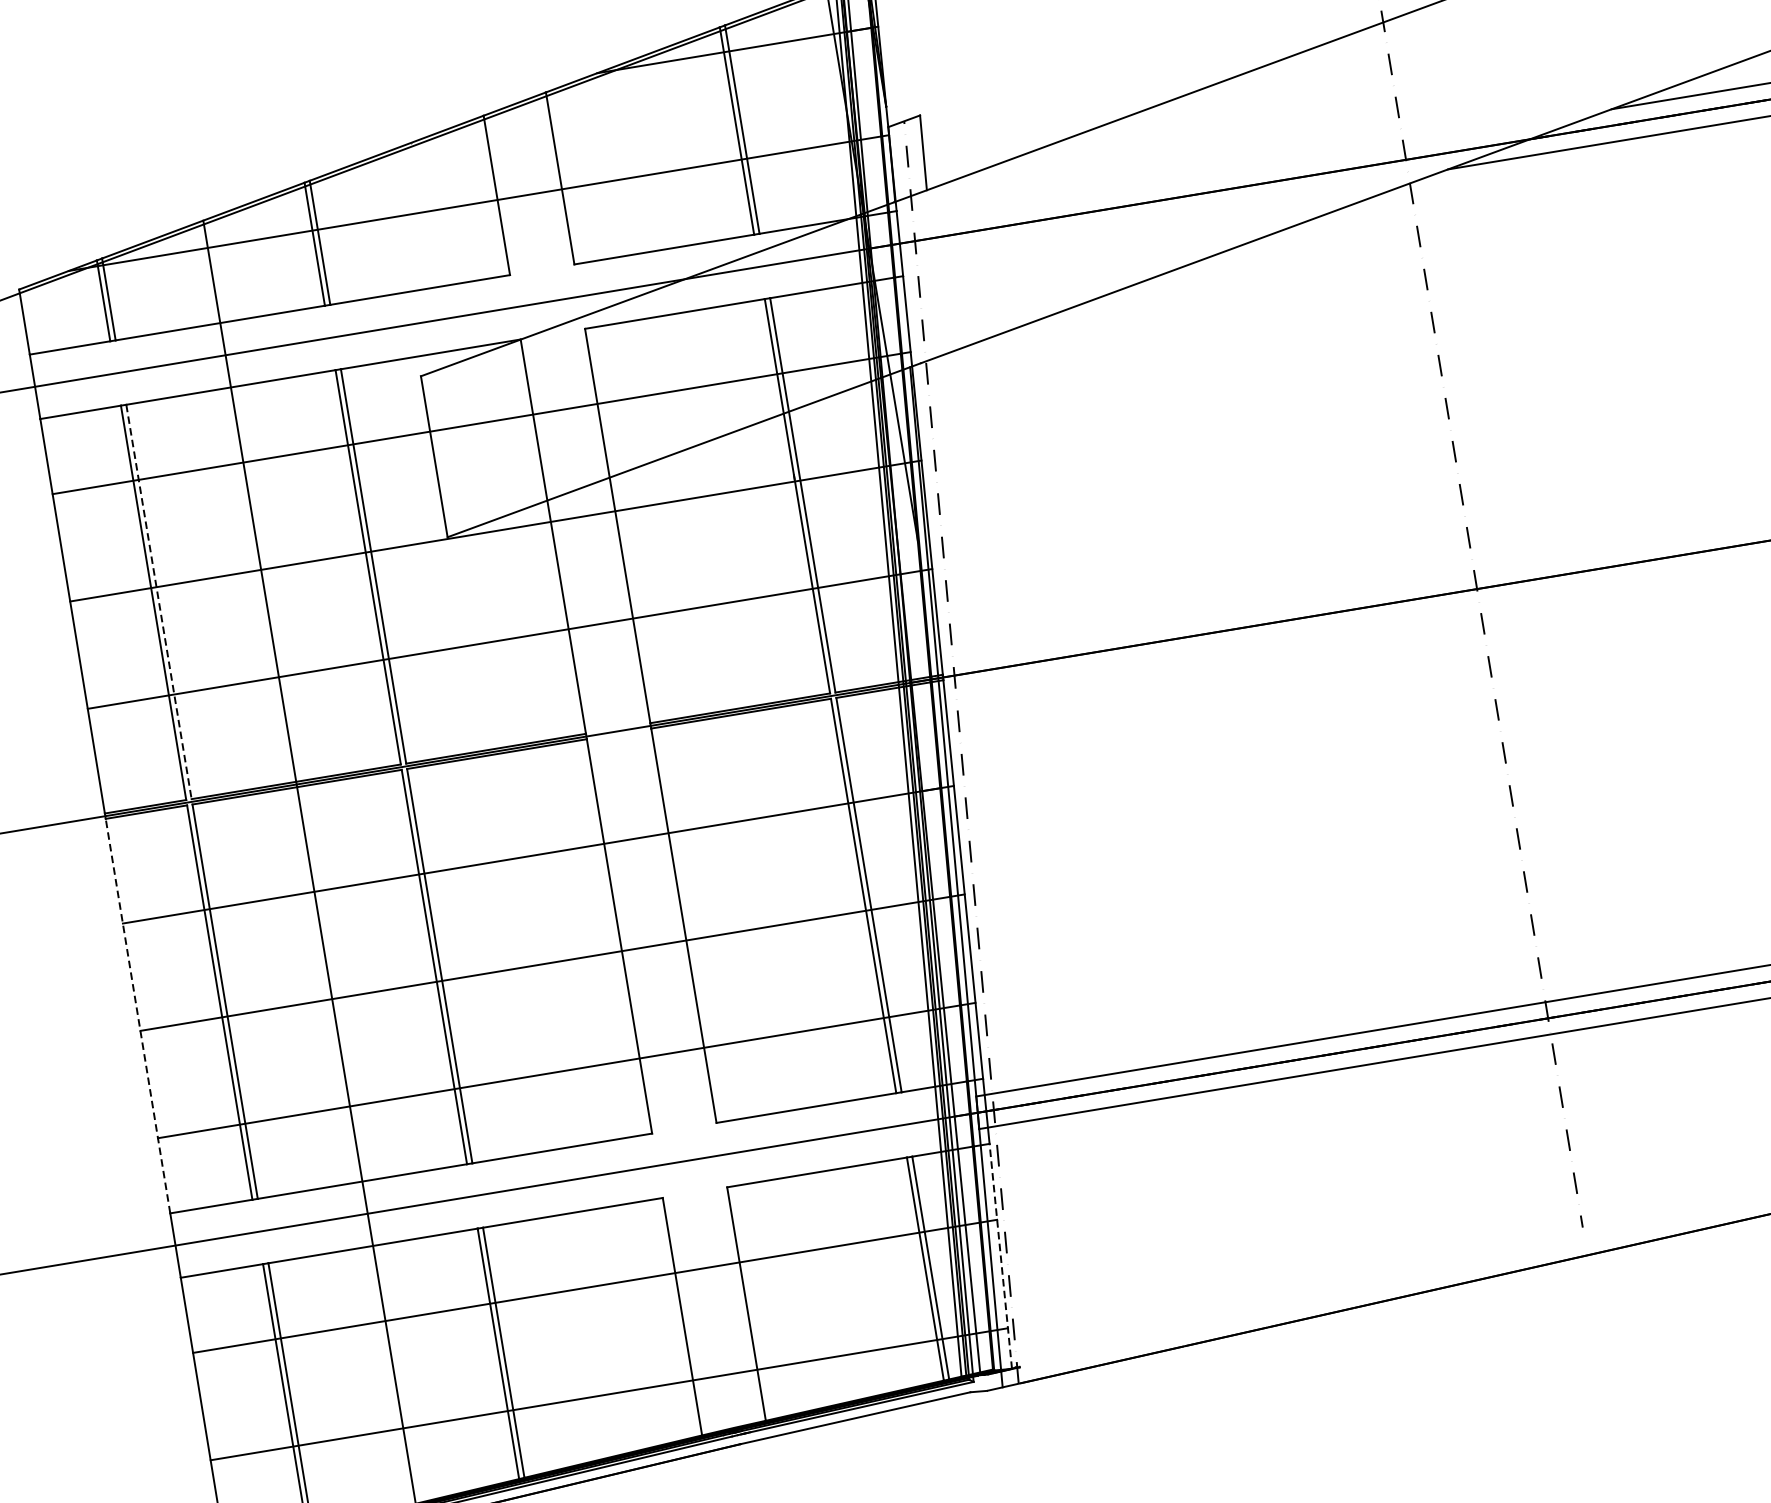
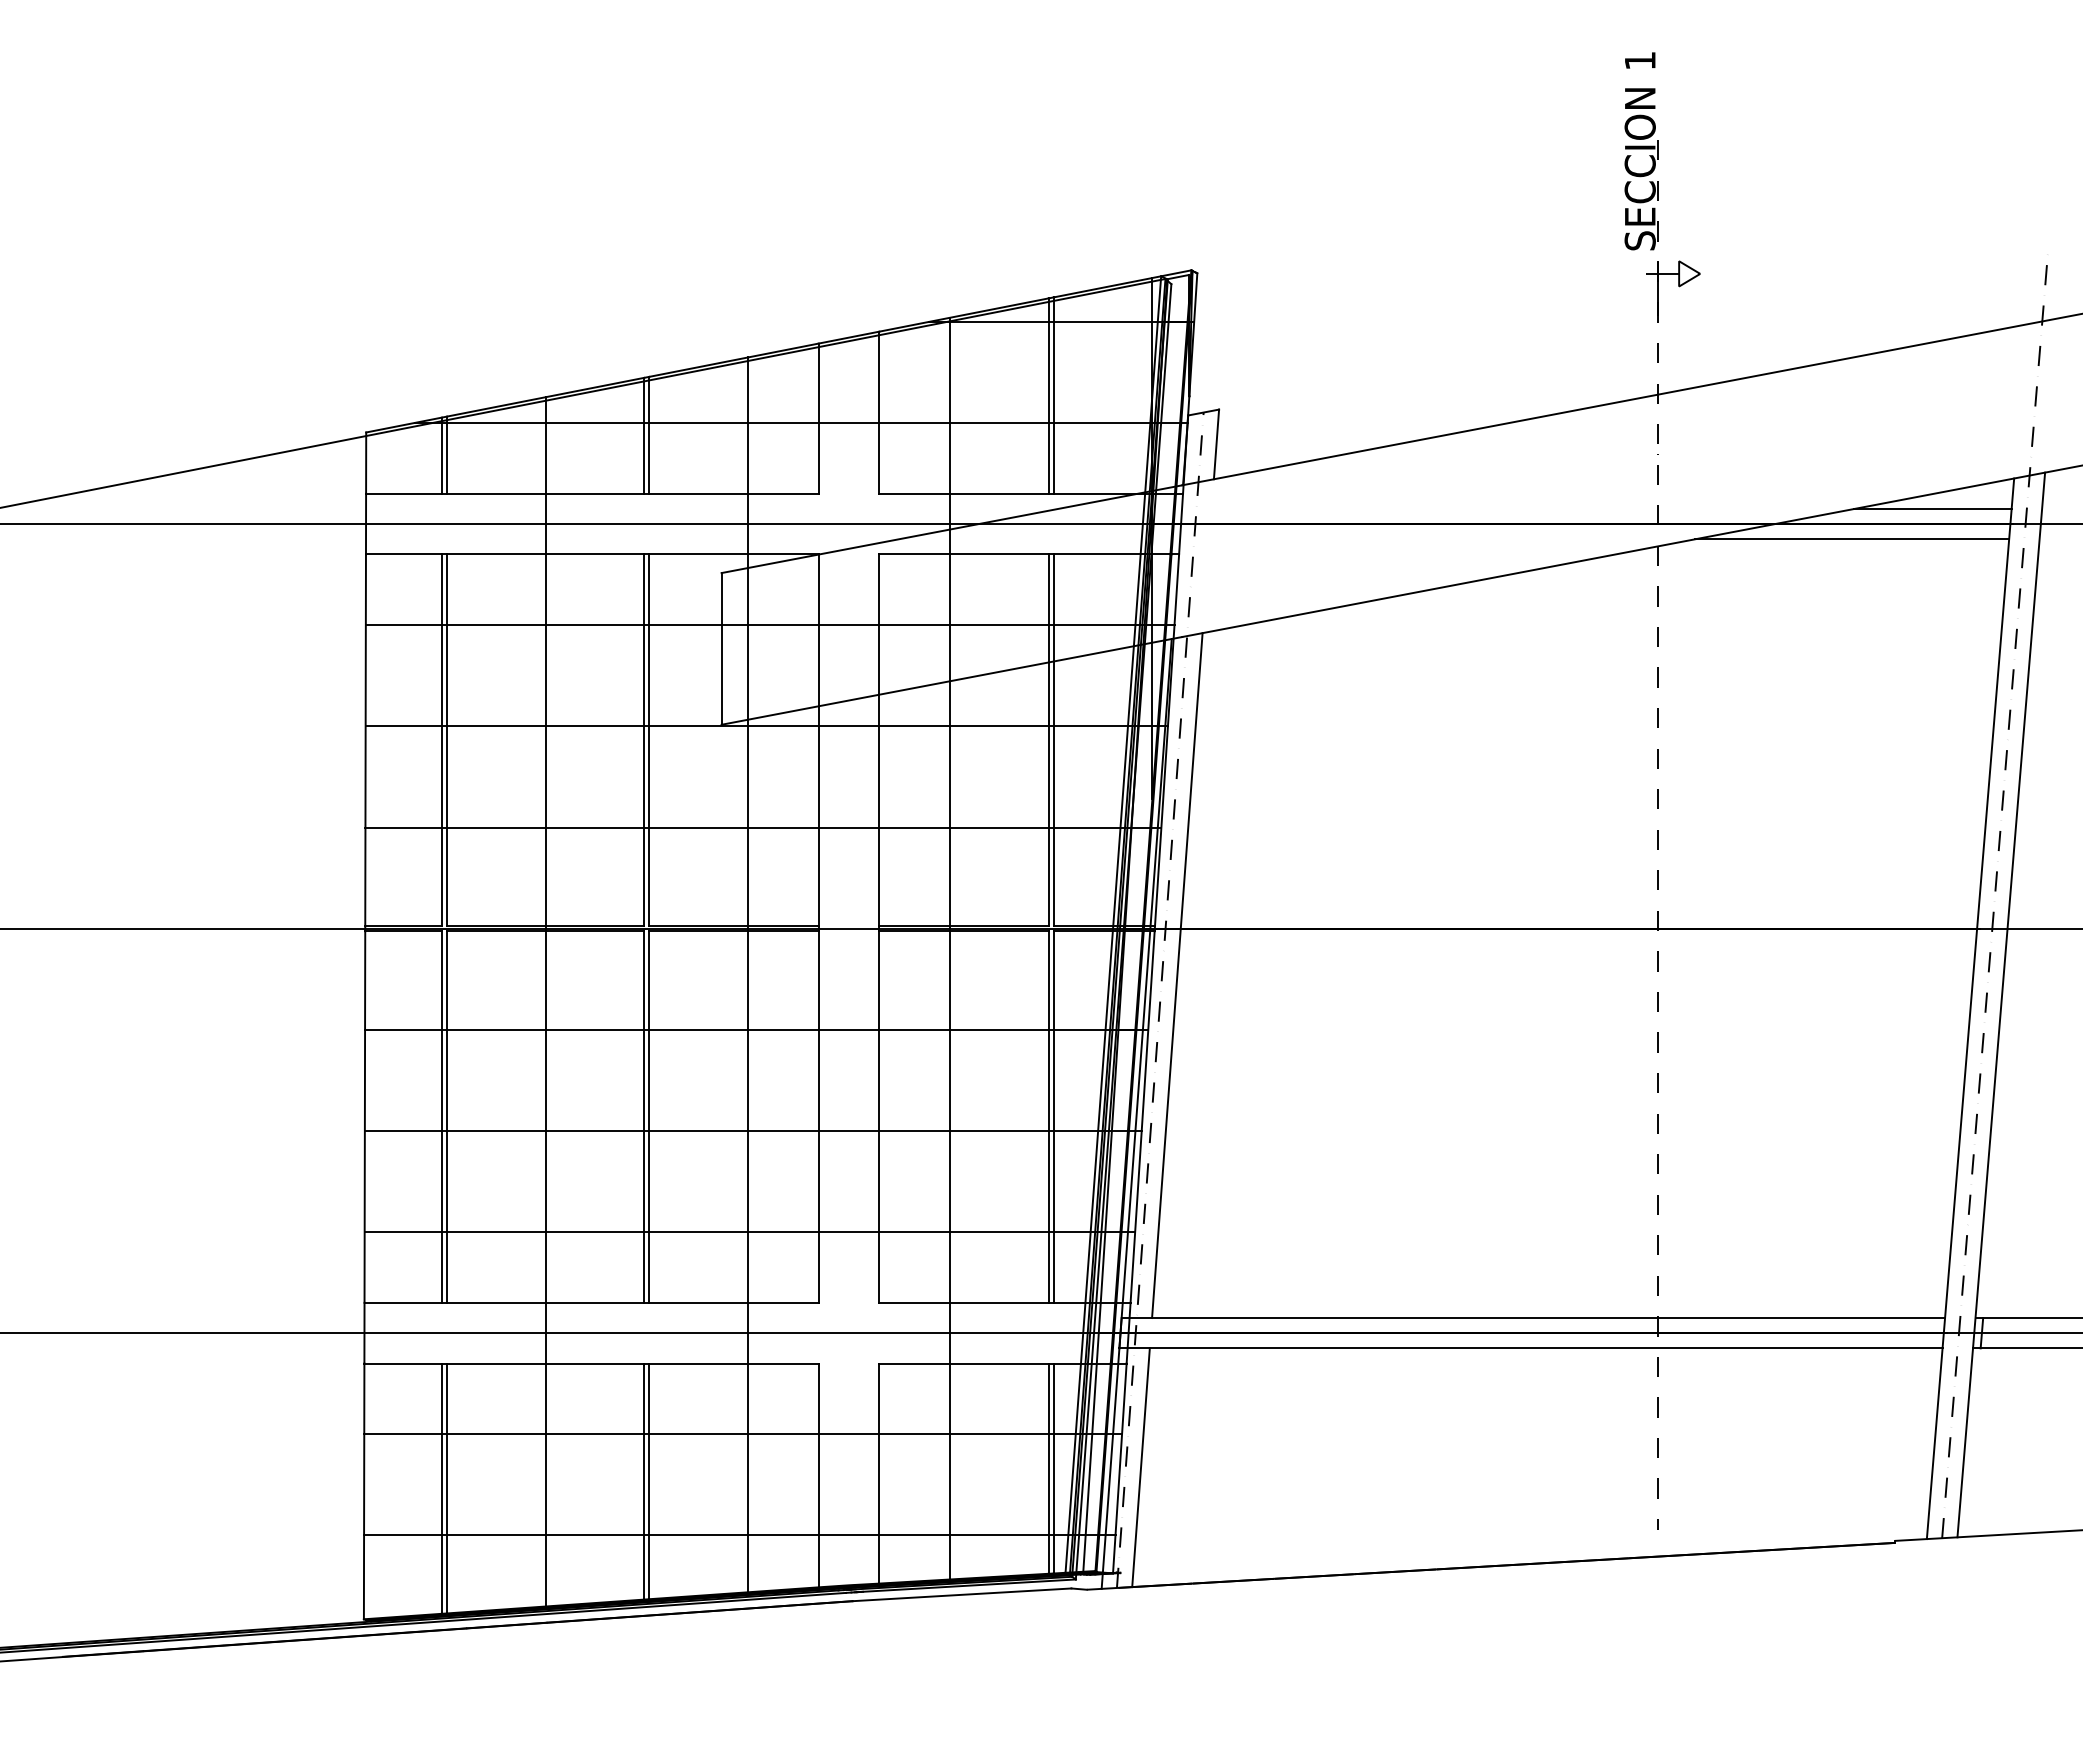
line: (159, 602) -> (447, 740), dashed -> solid
line: (975, 723) -> (1177, 975), added
line: (729, 734) -> (950, 948), added
line: (518, 797) -> (747, 974), added
line: (137, 1016) -> (364, 1117), dashed -> solid
line: (1022, 1251) -> (1140, 1467), added
line: (1000, 1255) -> (1119, 1467), dashed -> solid

